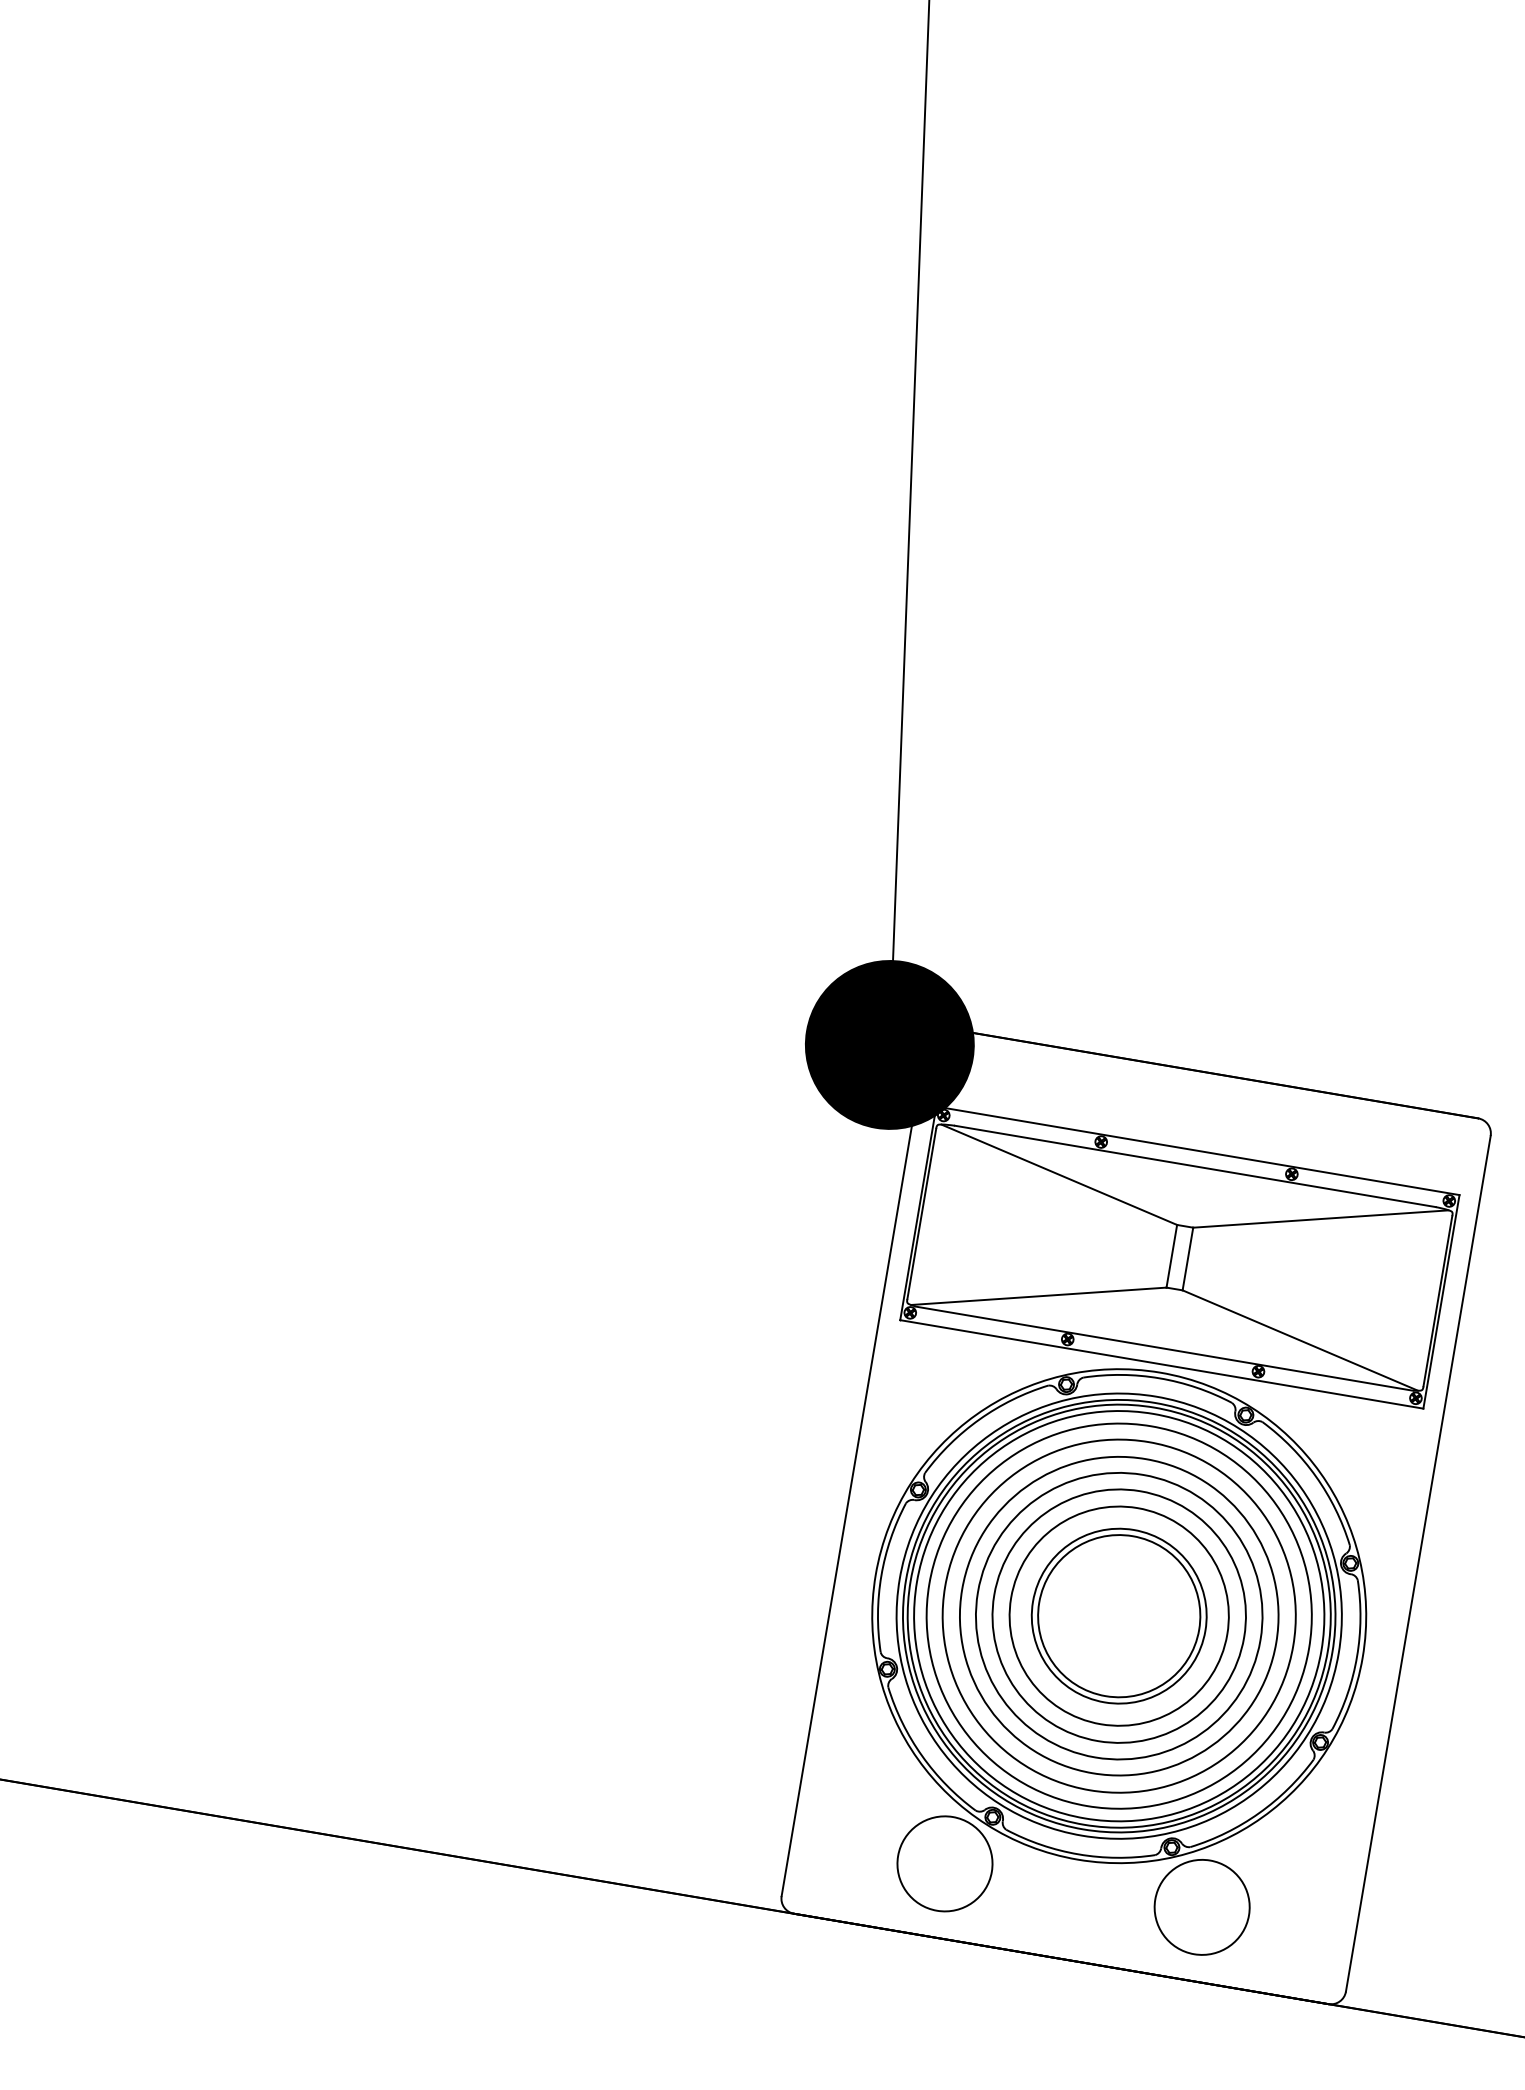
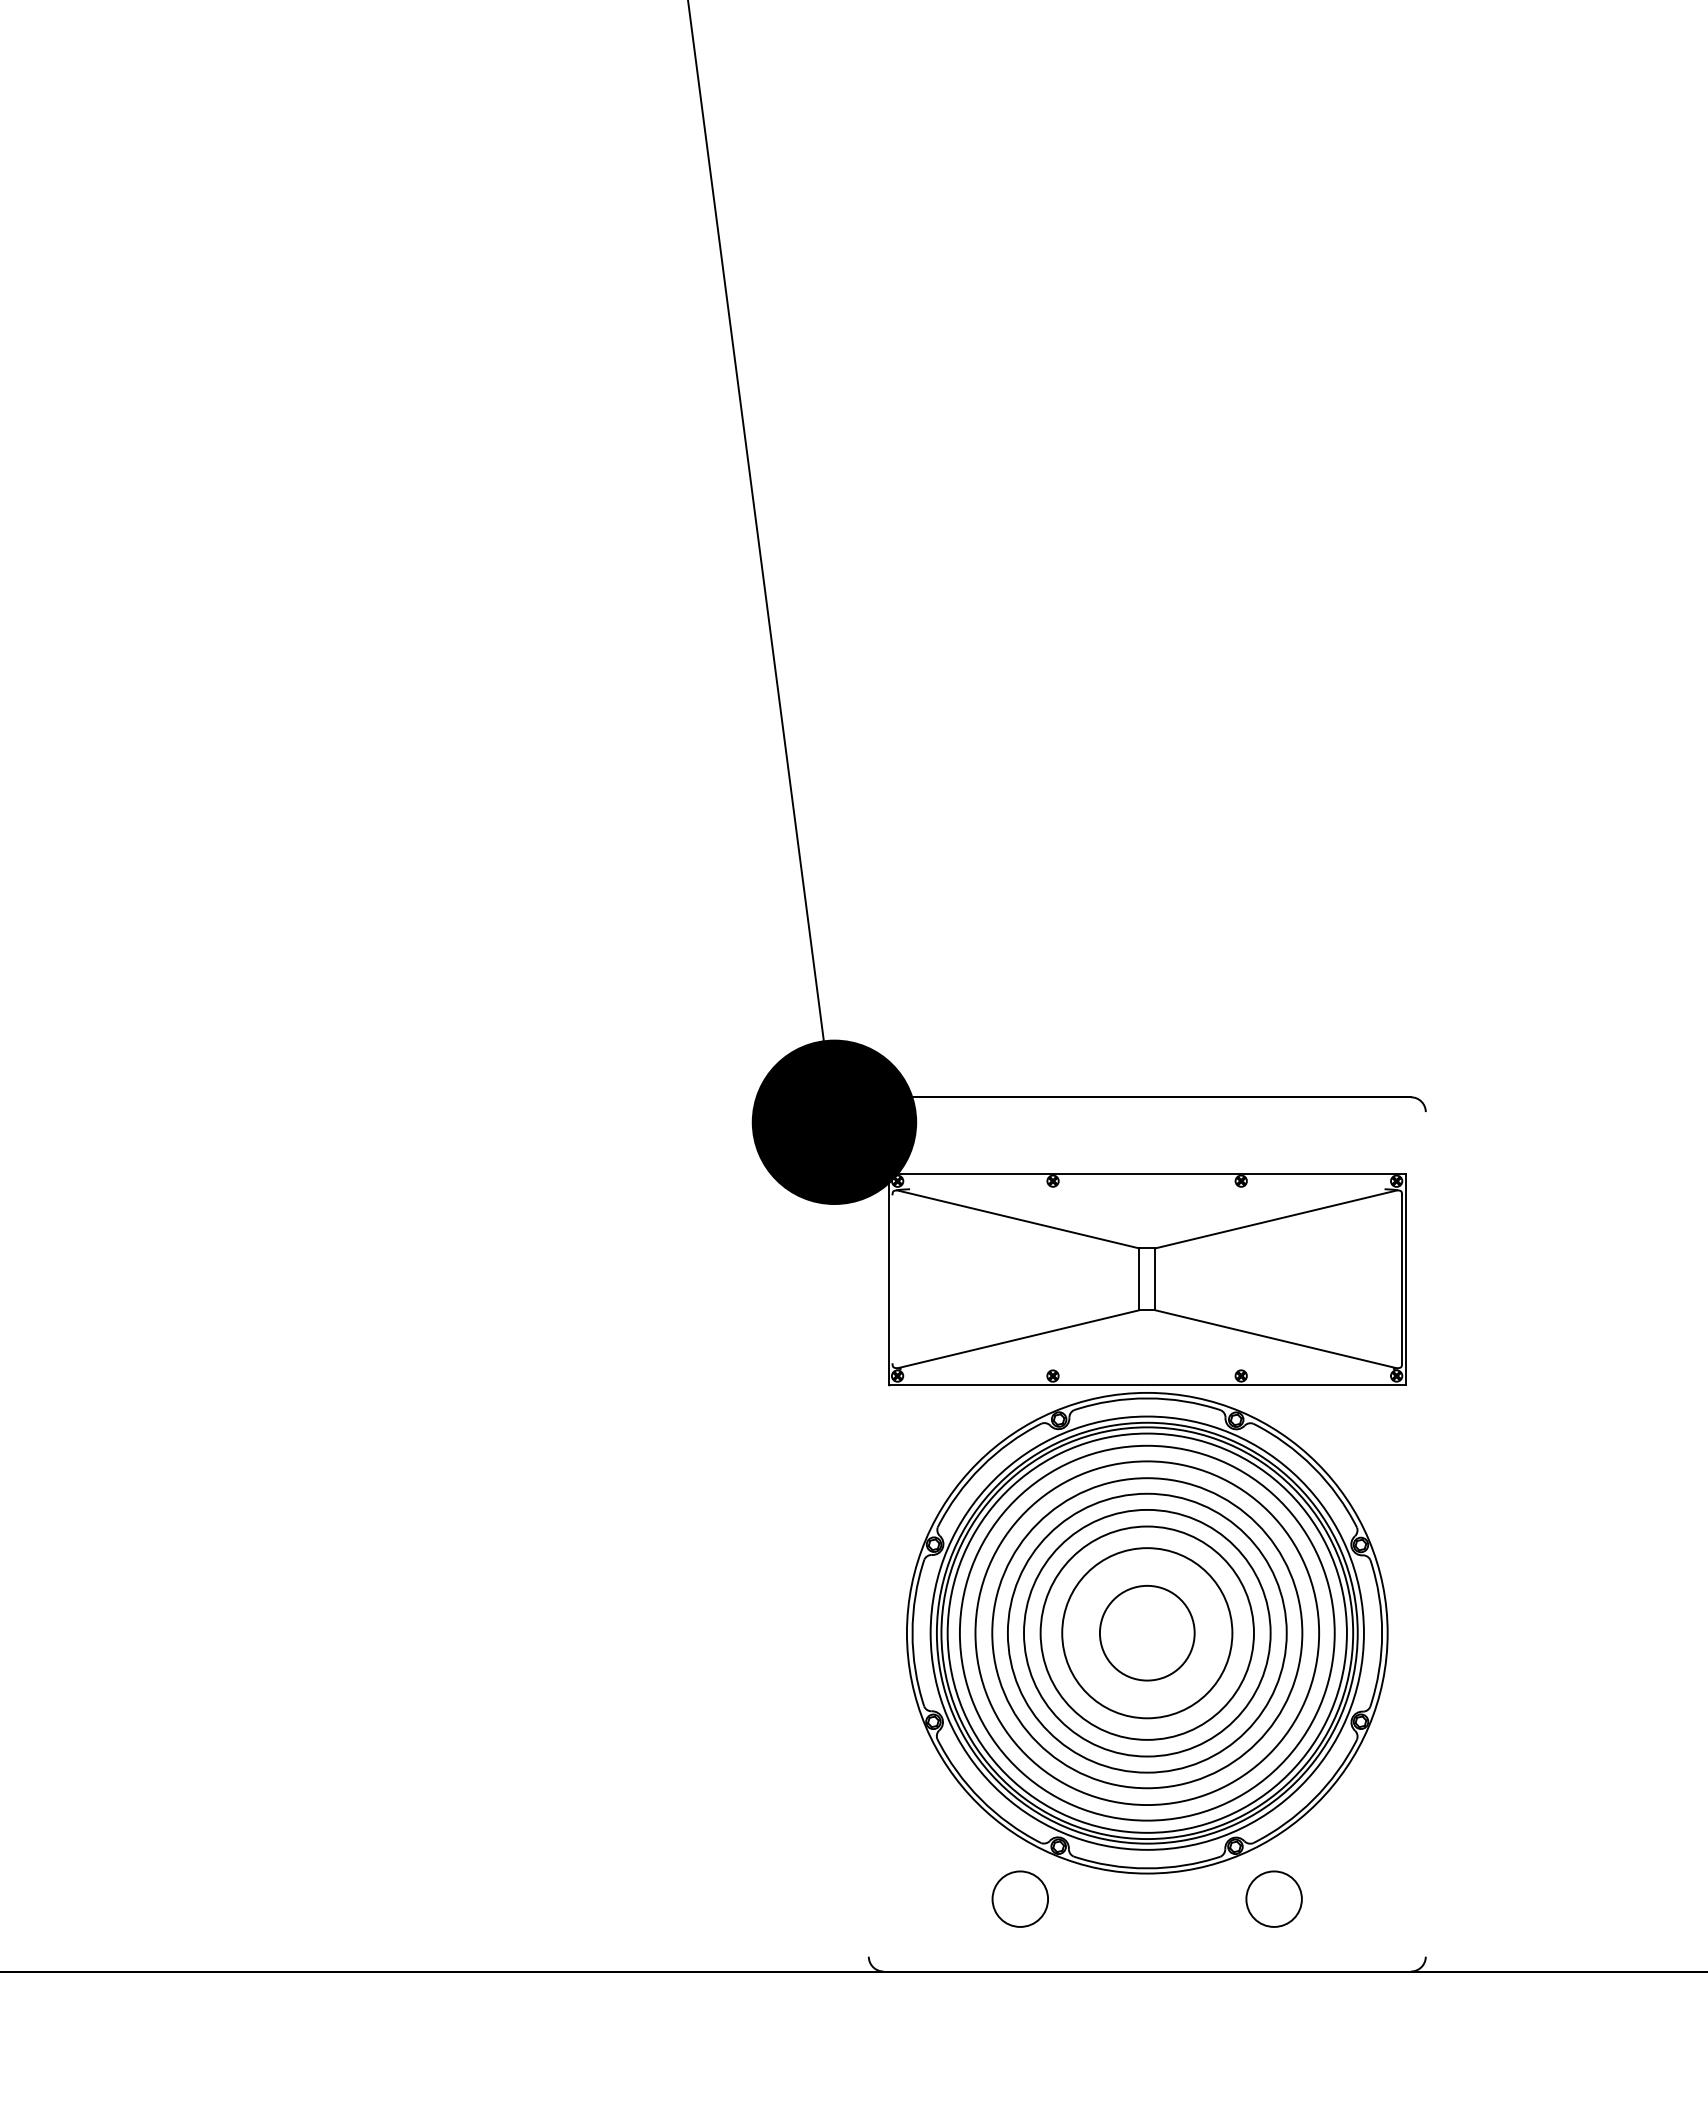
line: (1195, 1166) -> (1147, 1189), removed
line: (921, 1214) -> (892, 1279), removed
line: (1163, 1348) -> (1146, 1369), removed
line: (853, 1468) -> (868, 1534), removed
line: (1417, 1563) -> (1425, 1534), removed
circle: (1119, 1616) -> (1147, 1633), size x0.6
circle: (945, 1863) -> (1020, 1898), size x0.6
circle: (1201, 1906) -> (1273, 1898), size x0.6

